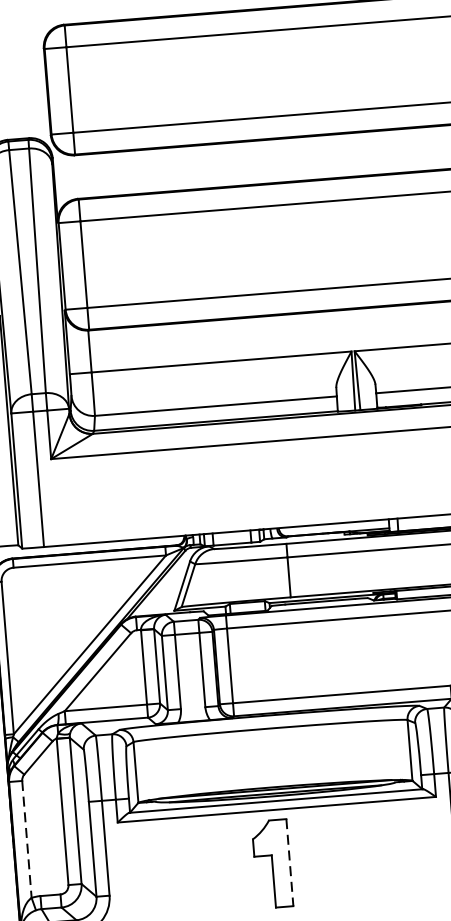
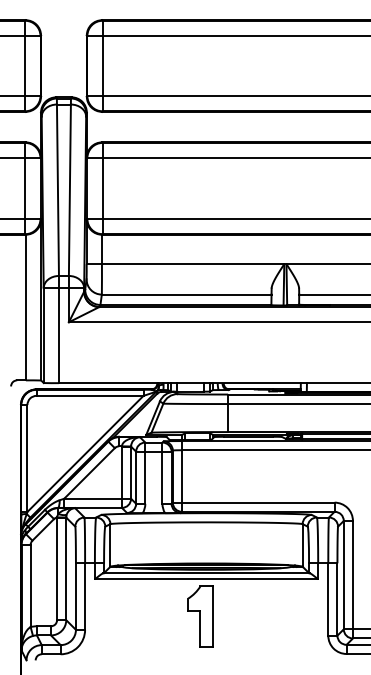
line: (26, 840) -> (30, 586), dashed -> solid
line: (289, 862) -> (212, 616), dashed -> solid

